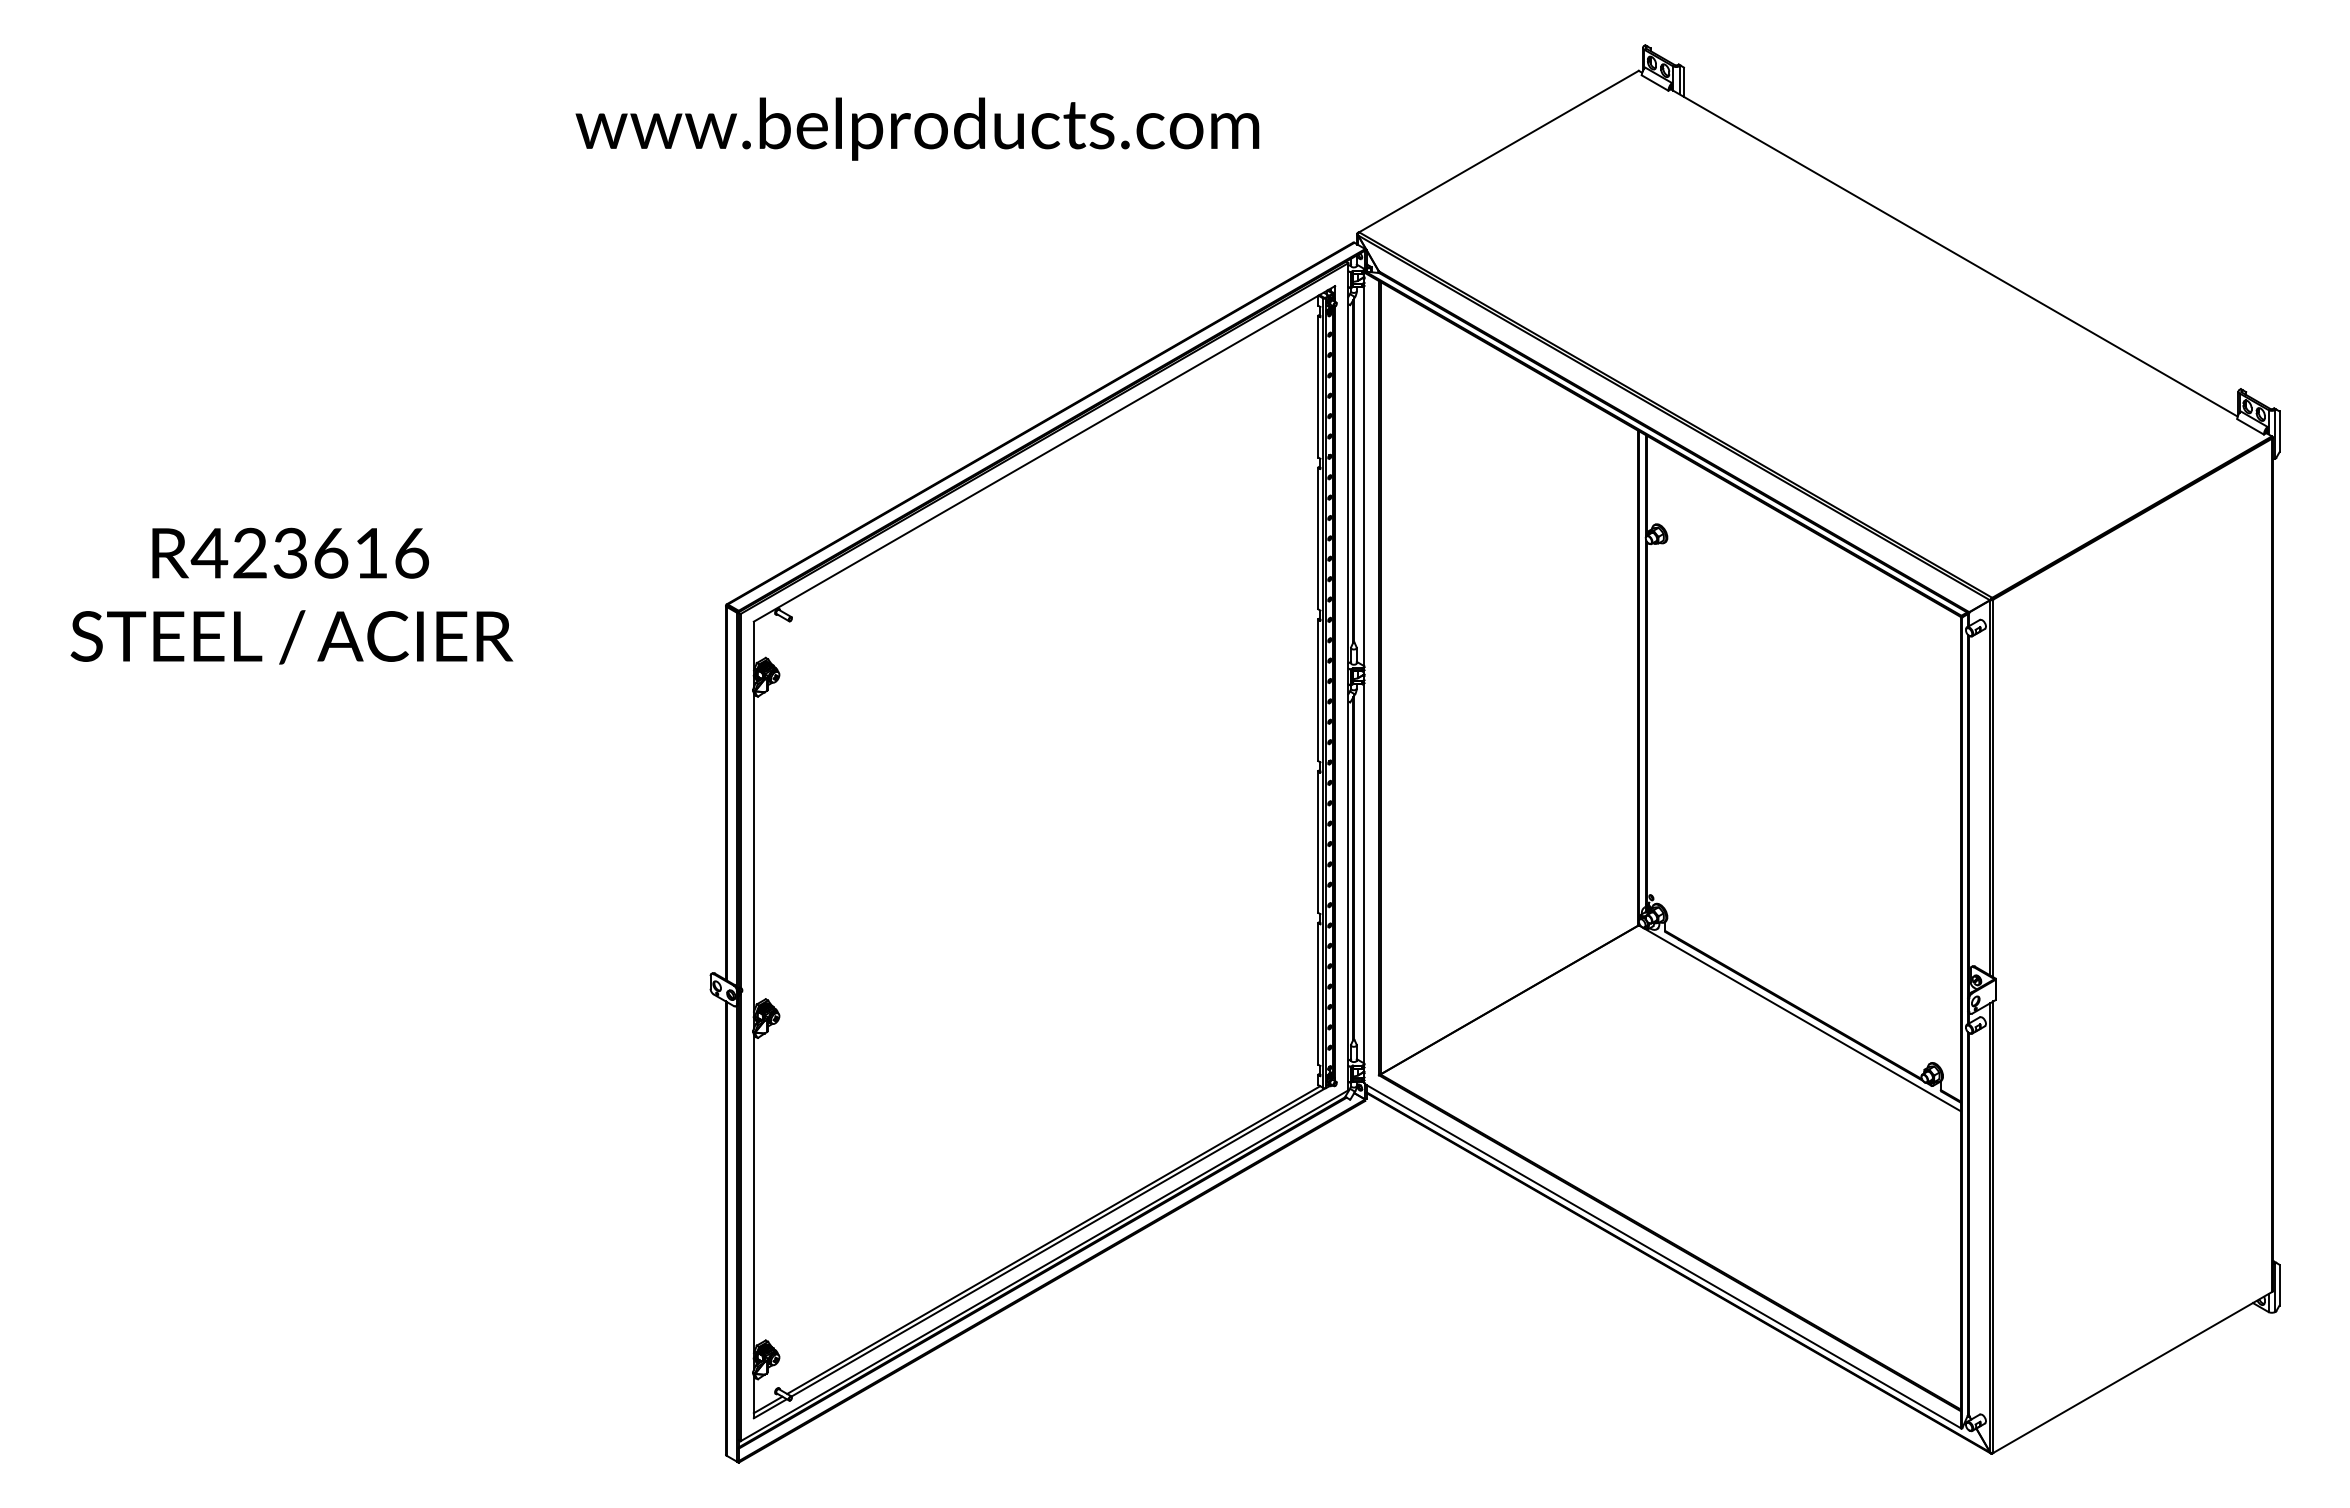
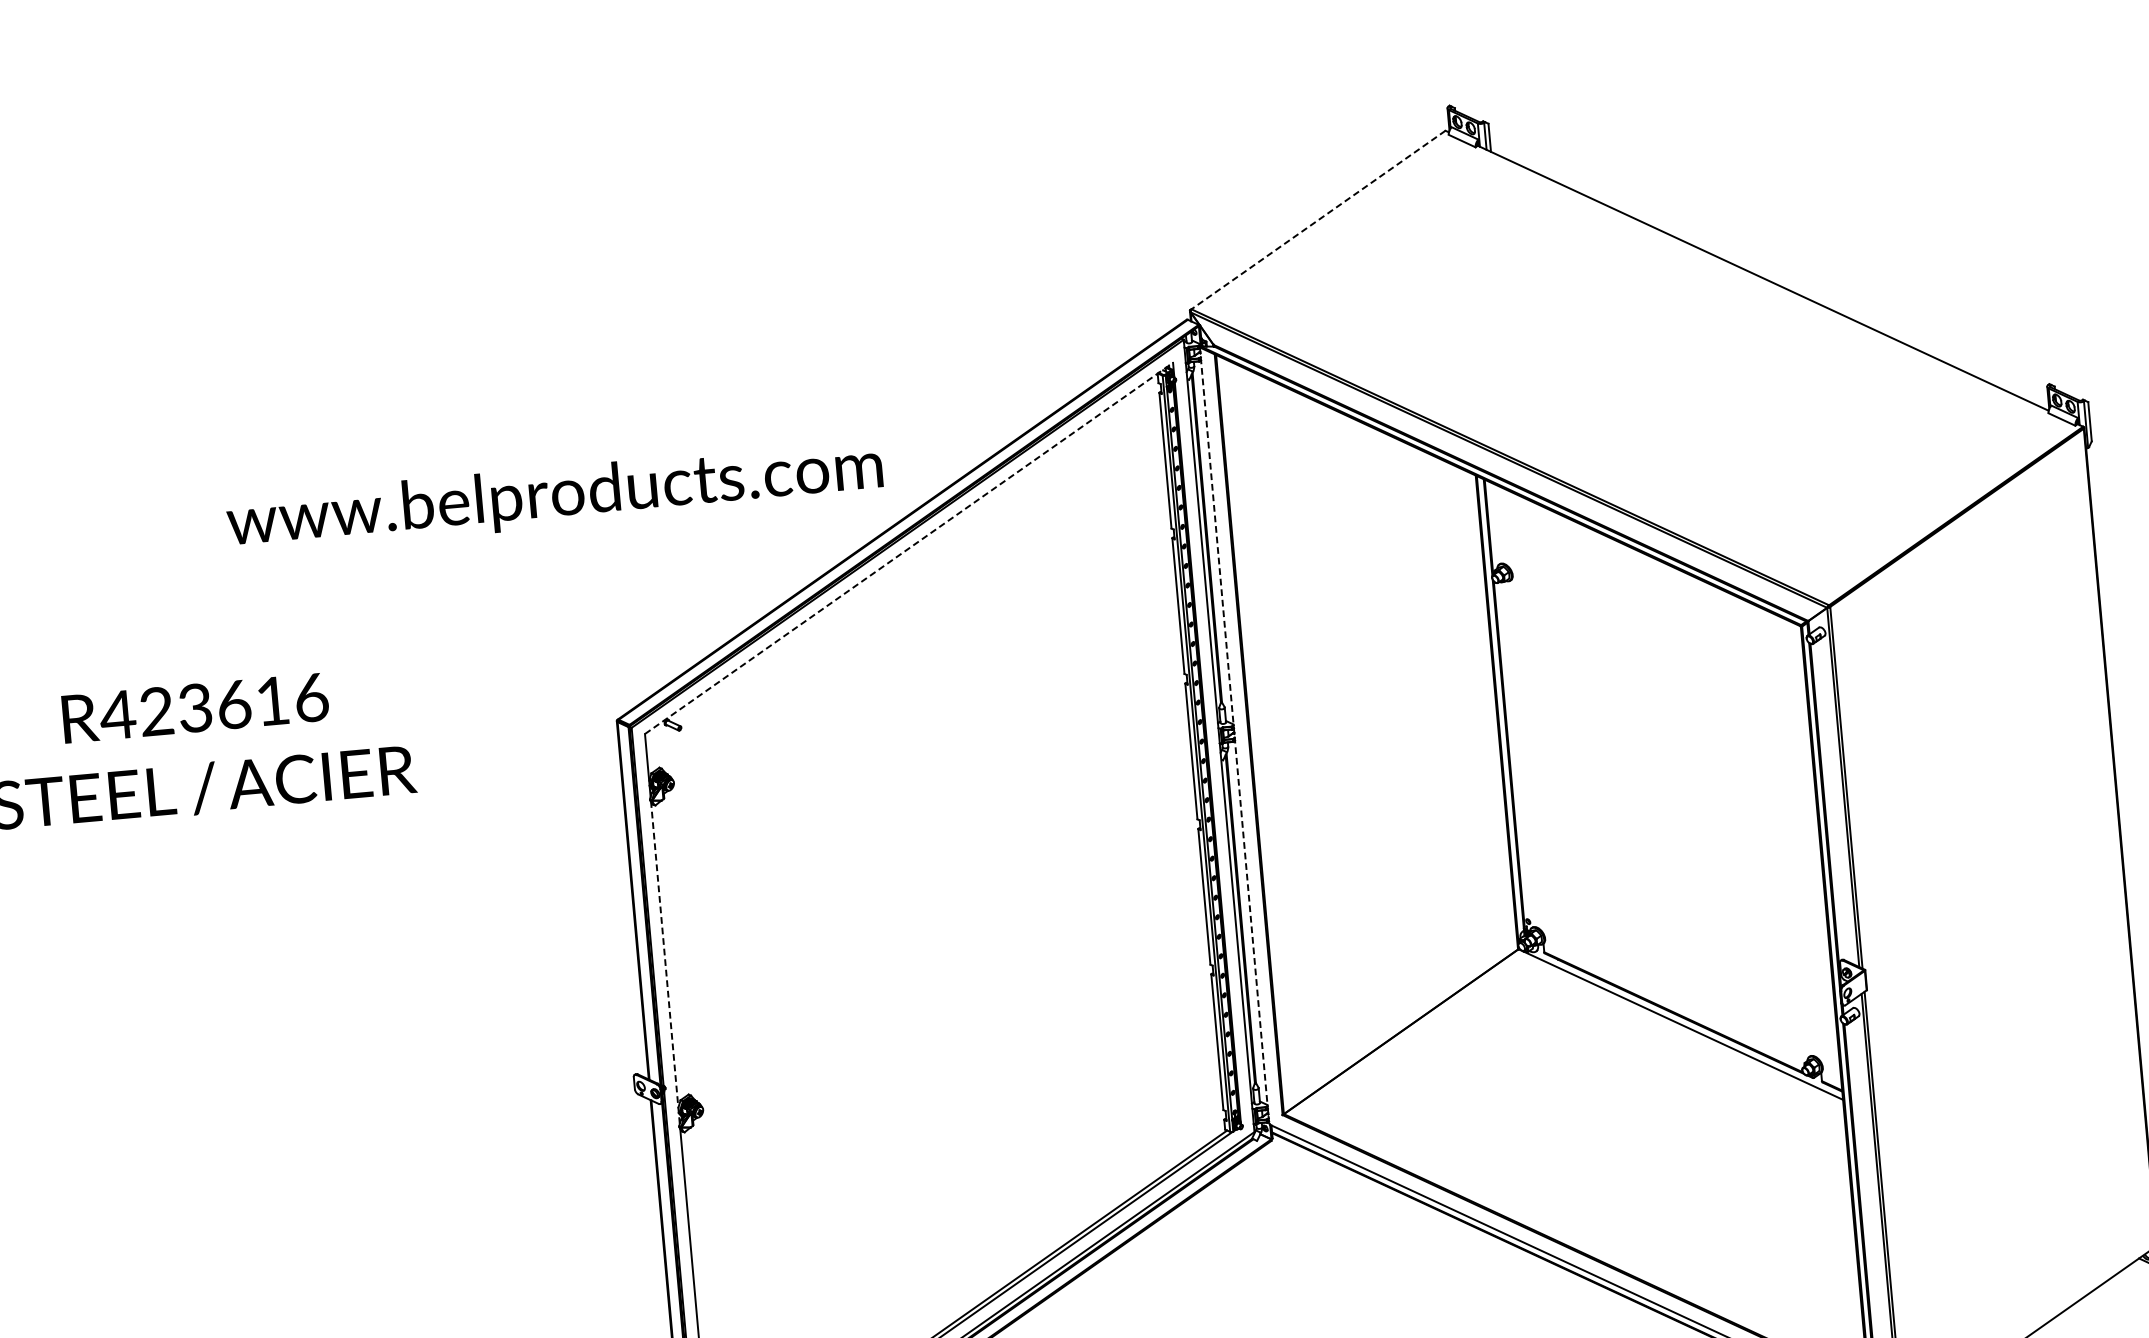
text: (917, 128) -> (554, 496), moved
line: (1498, 151) -> (1318, 220), solid -> dashed
line: (1044, 453) -> (908, 548), solid -> dashed
line: (1364, 677) -> (1234, 735), solid -> dashed
line: (753, 860) -> (665, 962), solid -> dashed

